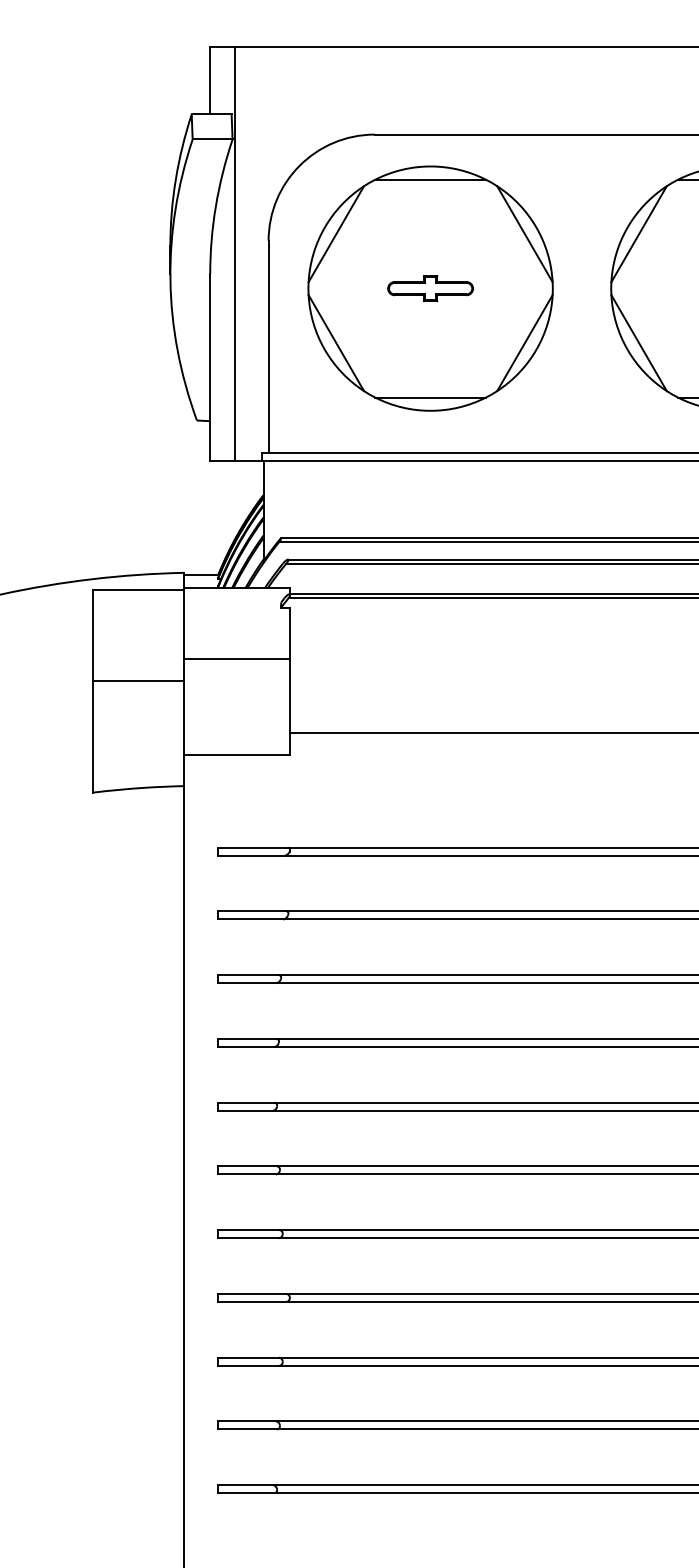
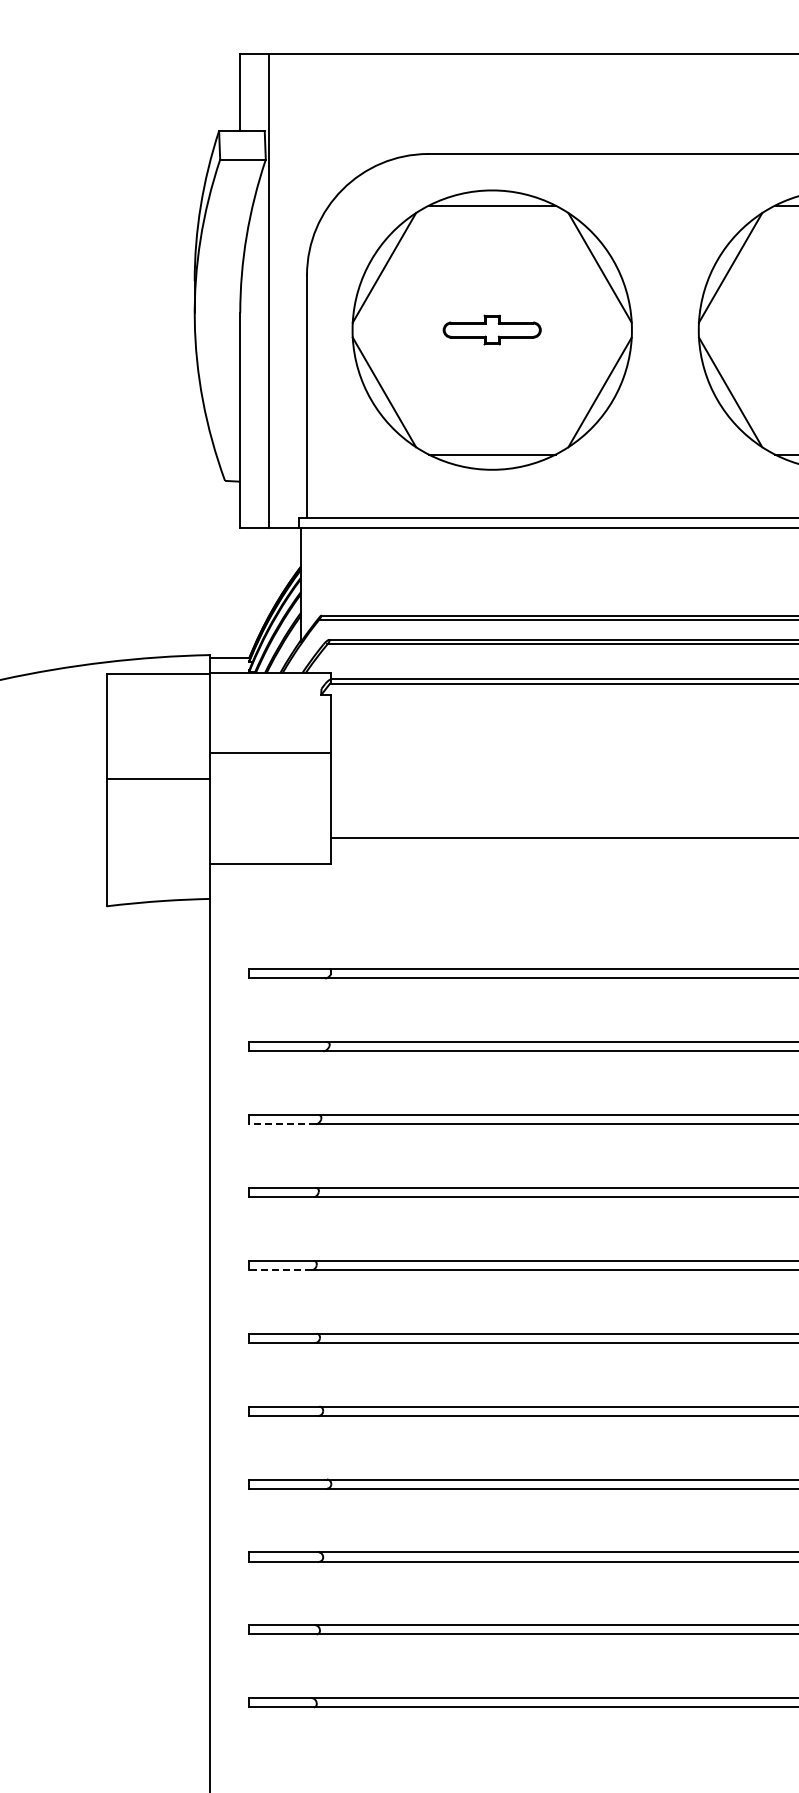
line: (247, 983) -> (282, 1124), solid -> dashed
line: (245, 1111) -> (280, 1270), solid -> dashed

